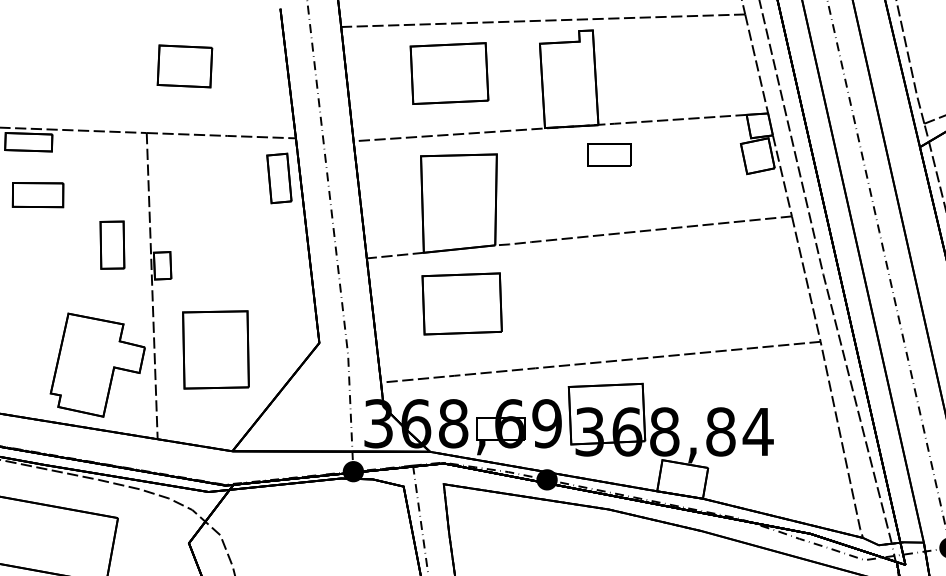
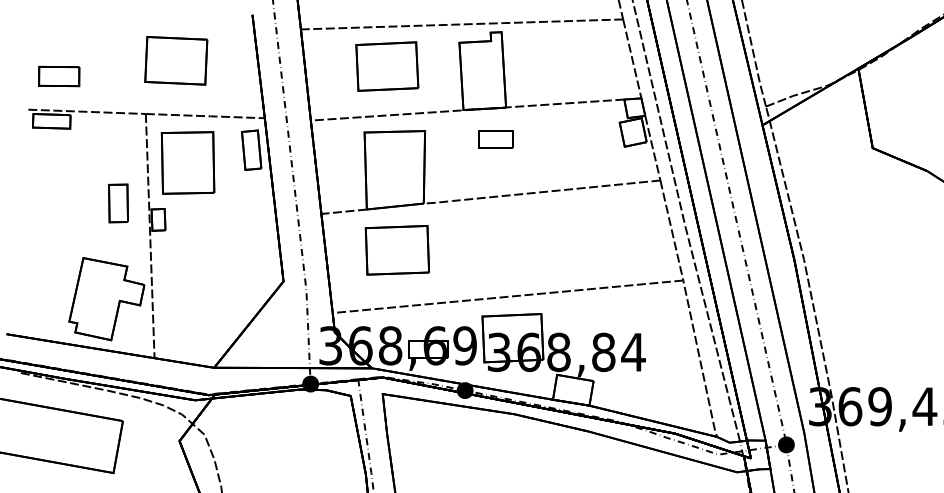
part: (185, 65) -> (176, 60), size x1.43
part: (608, 154) -> (495, 139), moved
part: (38, 195) -> (59, 76), moved
part: (215, 349) -> (187, 162), moved

